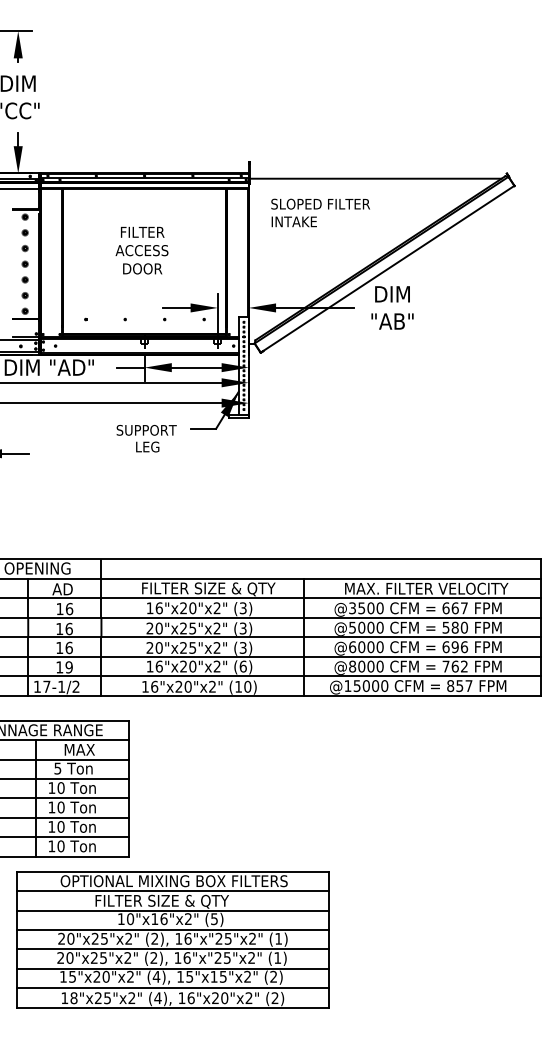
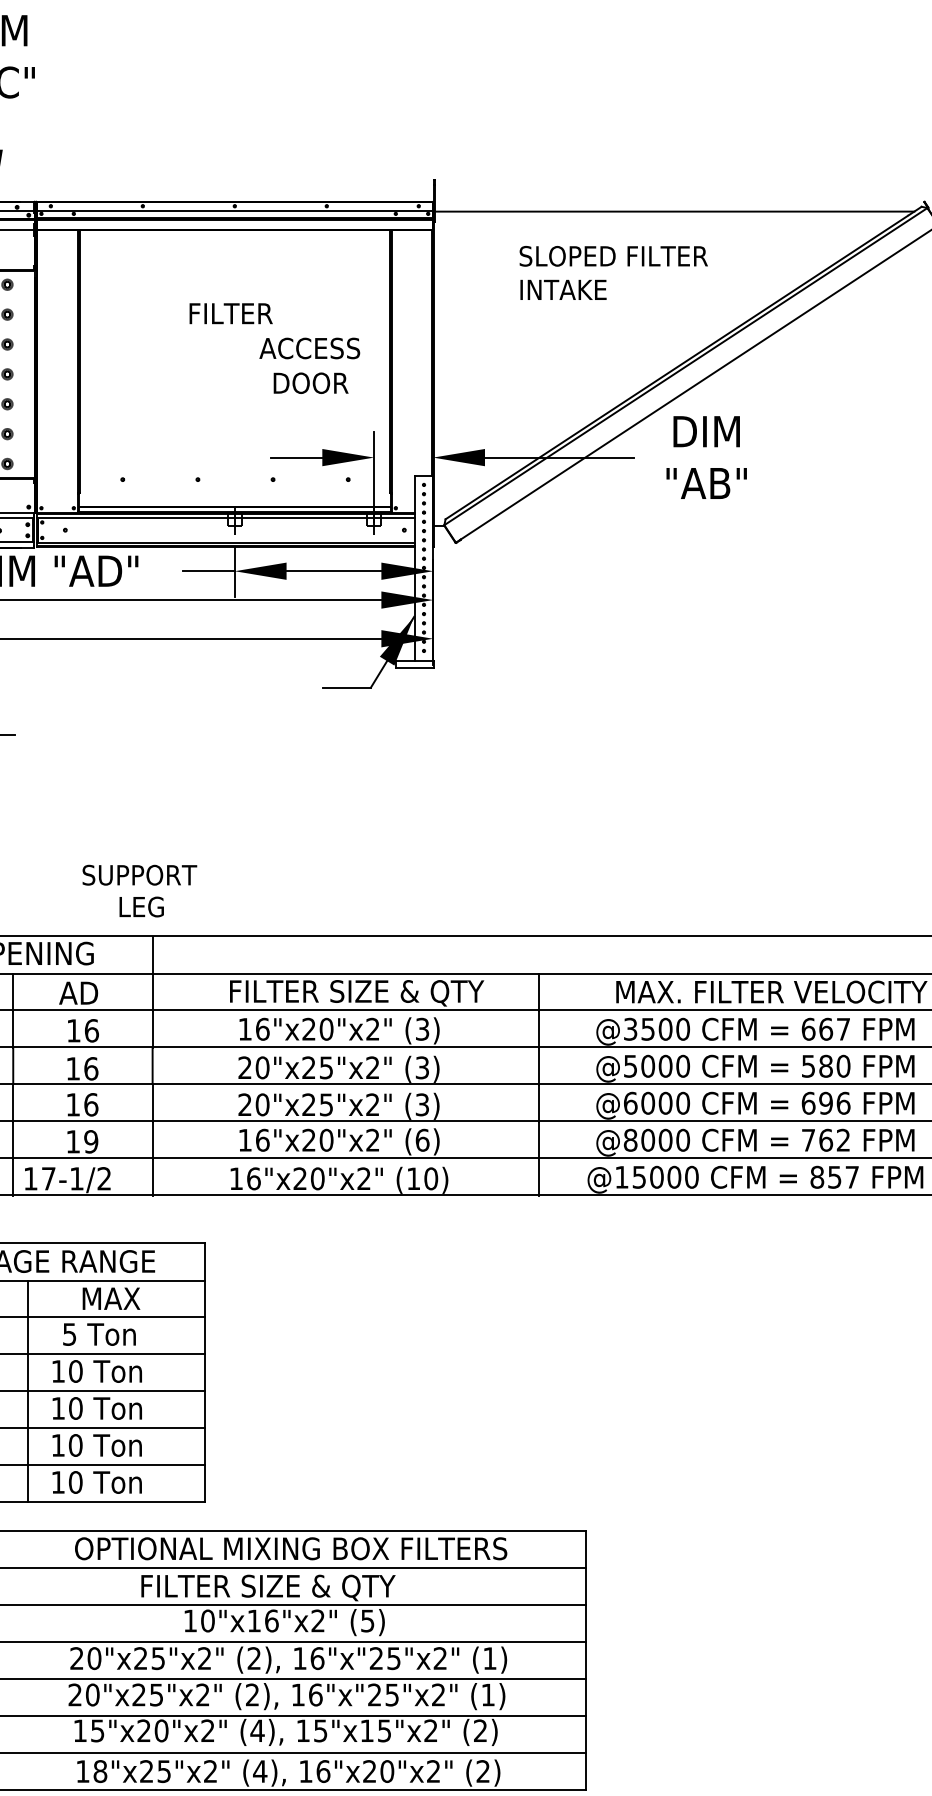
text: (320, 212) -> (613, 272), moved
text: (141, 259) -> (308, 365), moved
text: (146, 438) -> (139, 890), moved

